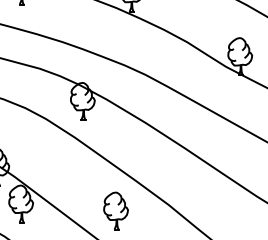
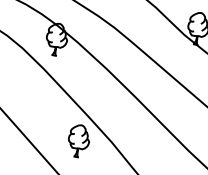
part: (115, 210) -> (78, 140), moved

